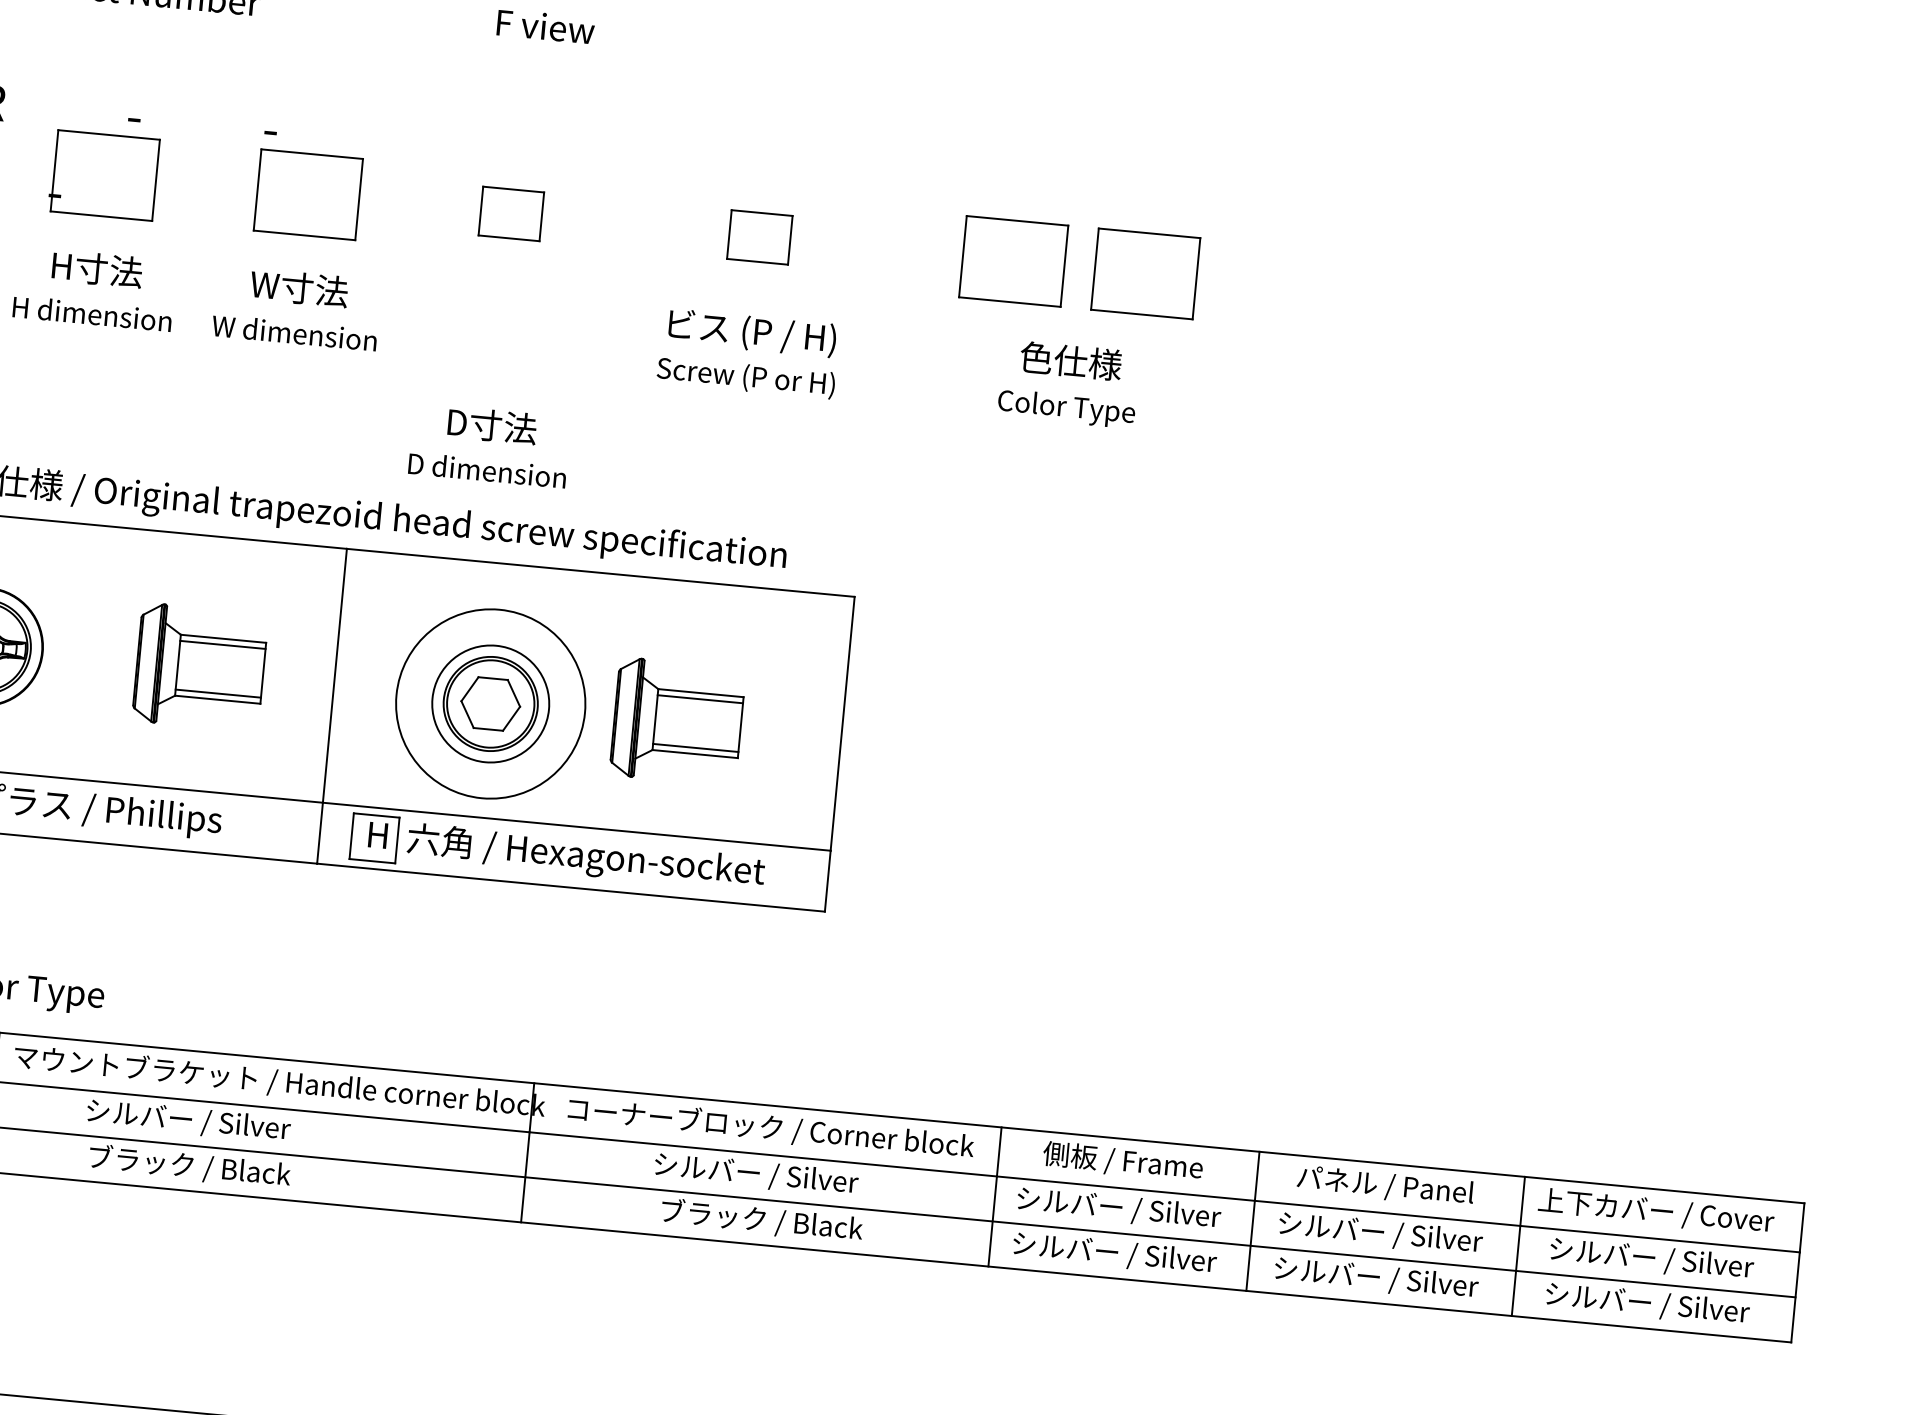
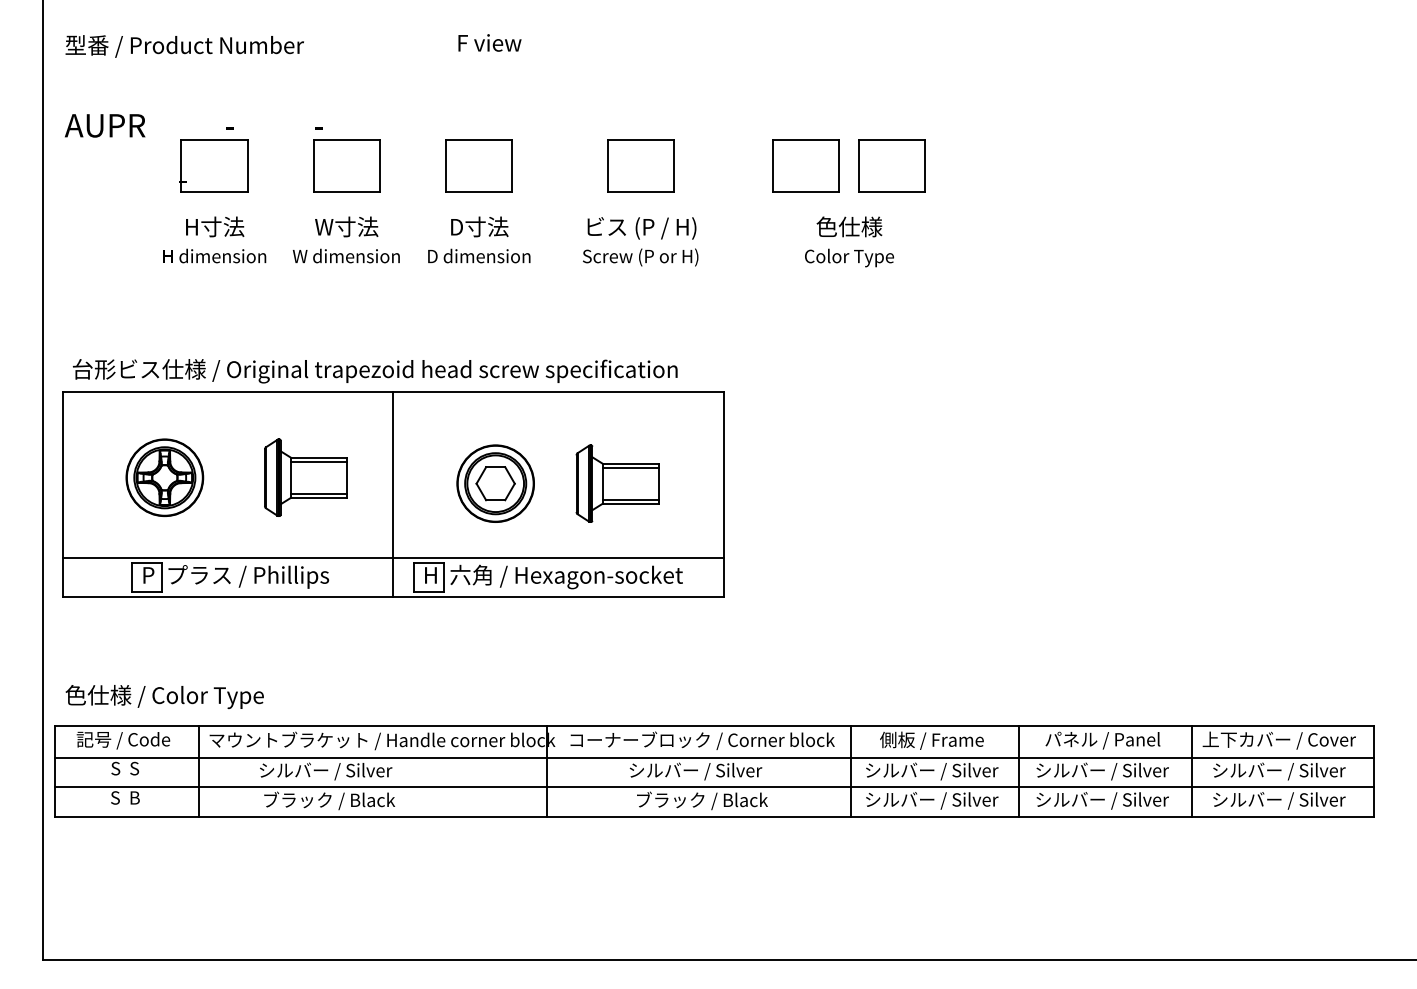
part: (510, 213) -> (478, 165), size x1.67
part: (759, 236) -> (640, 165), size x1.67
text: (490, 444) -> (479, 239), moved
circle: (490, 703) -> (495, 483), size x0.62

